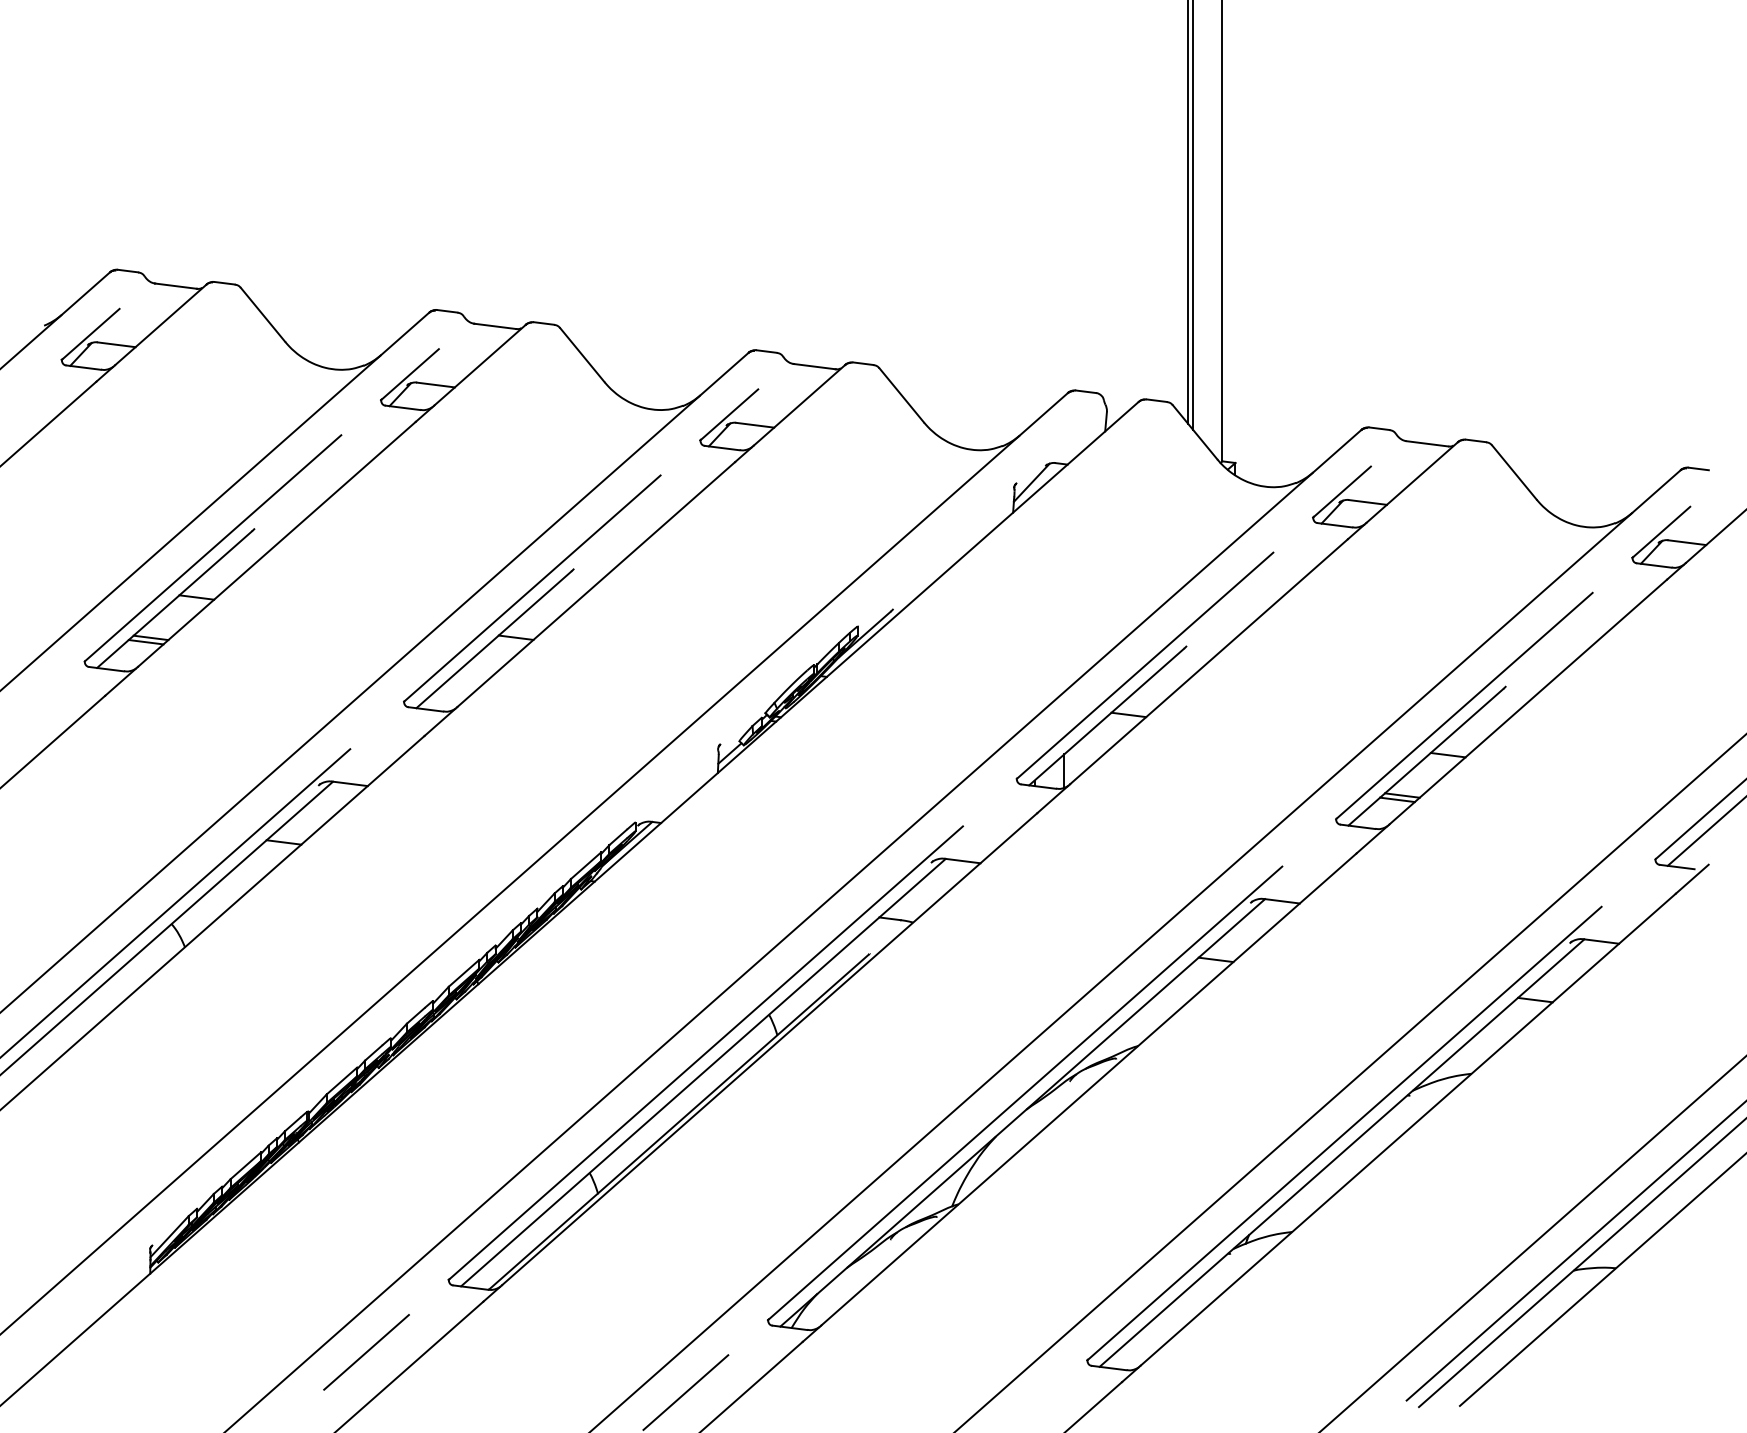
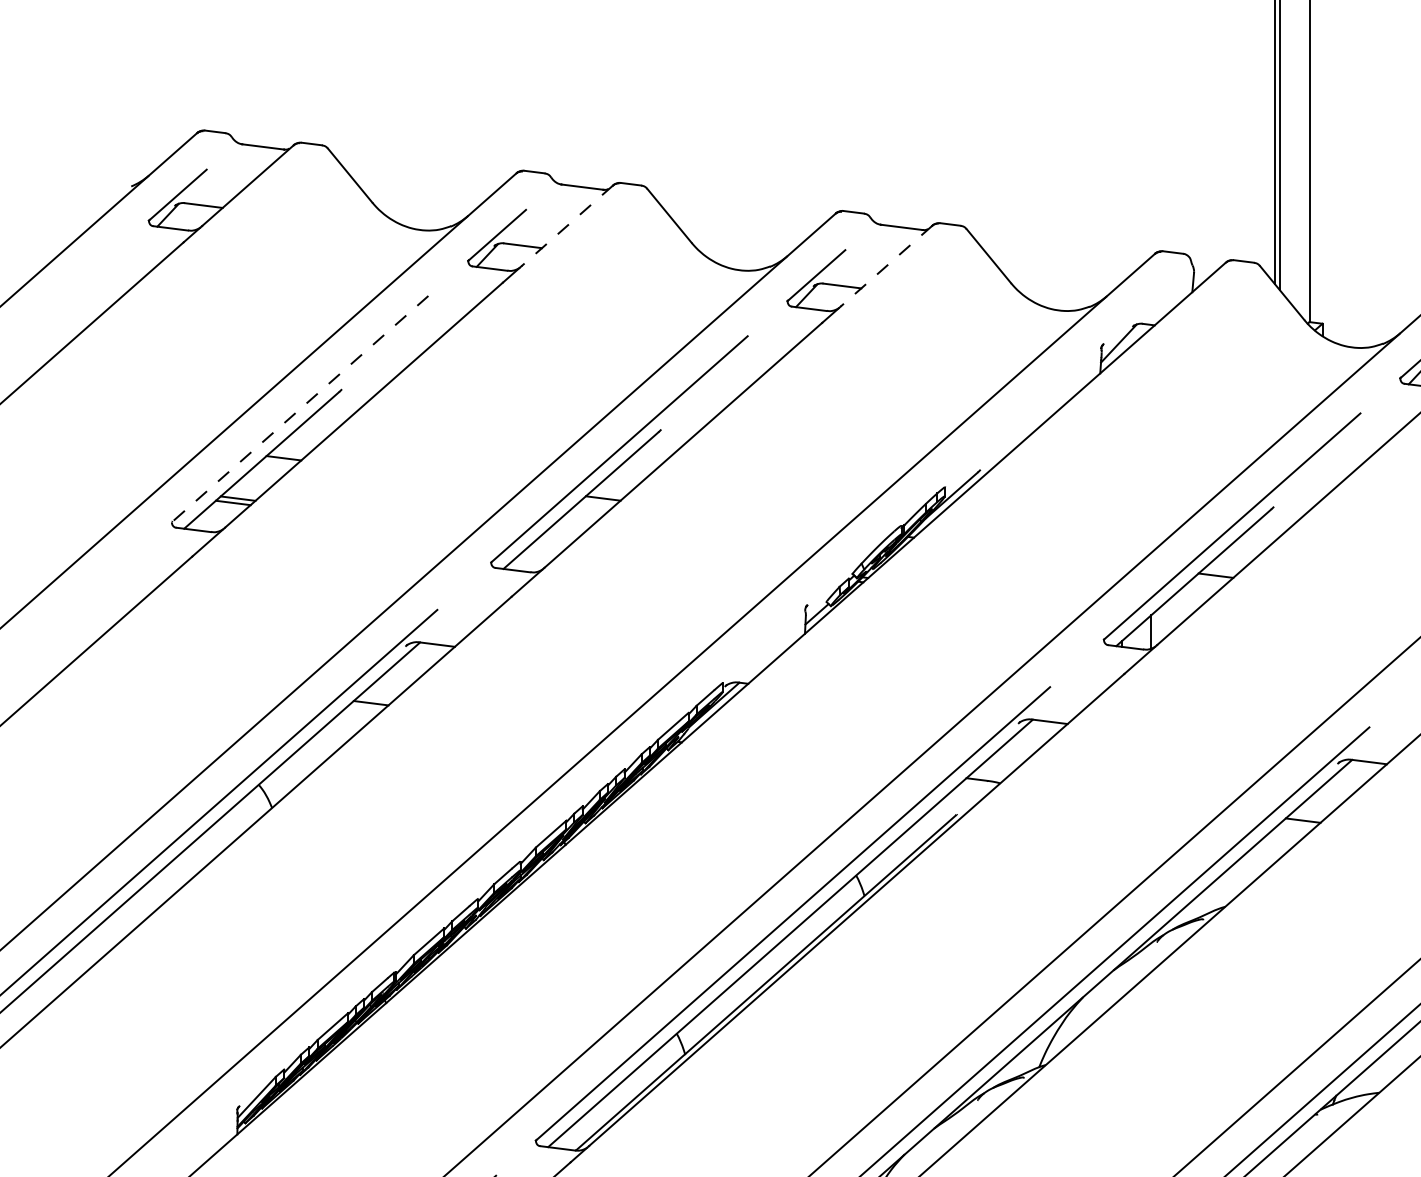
line: (479, 365) -> (566, 226), solid -> dashed
line: (799, 405) -> (886, 266), solid -> dashed
line: (212, 548) -> (299, 409), solid -> dashed

